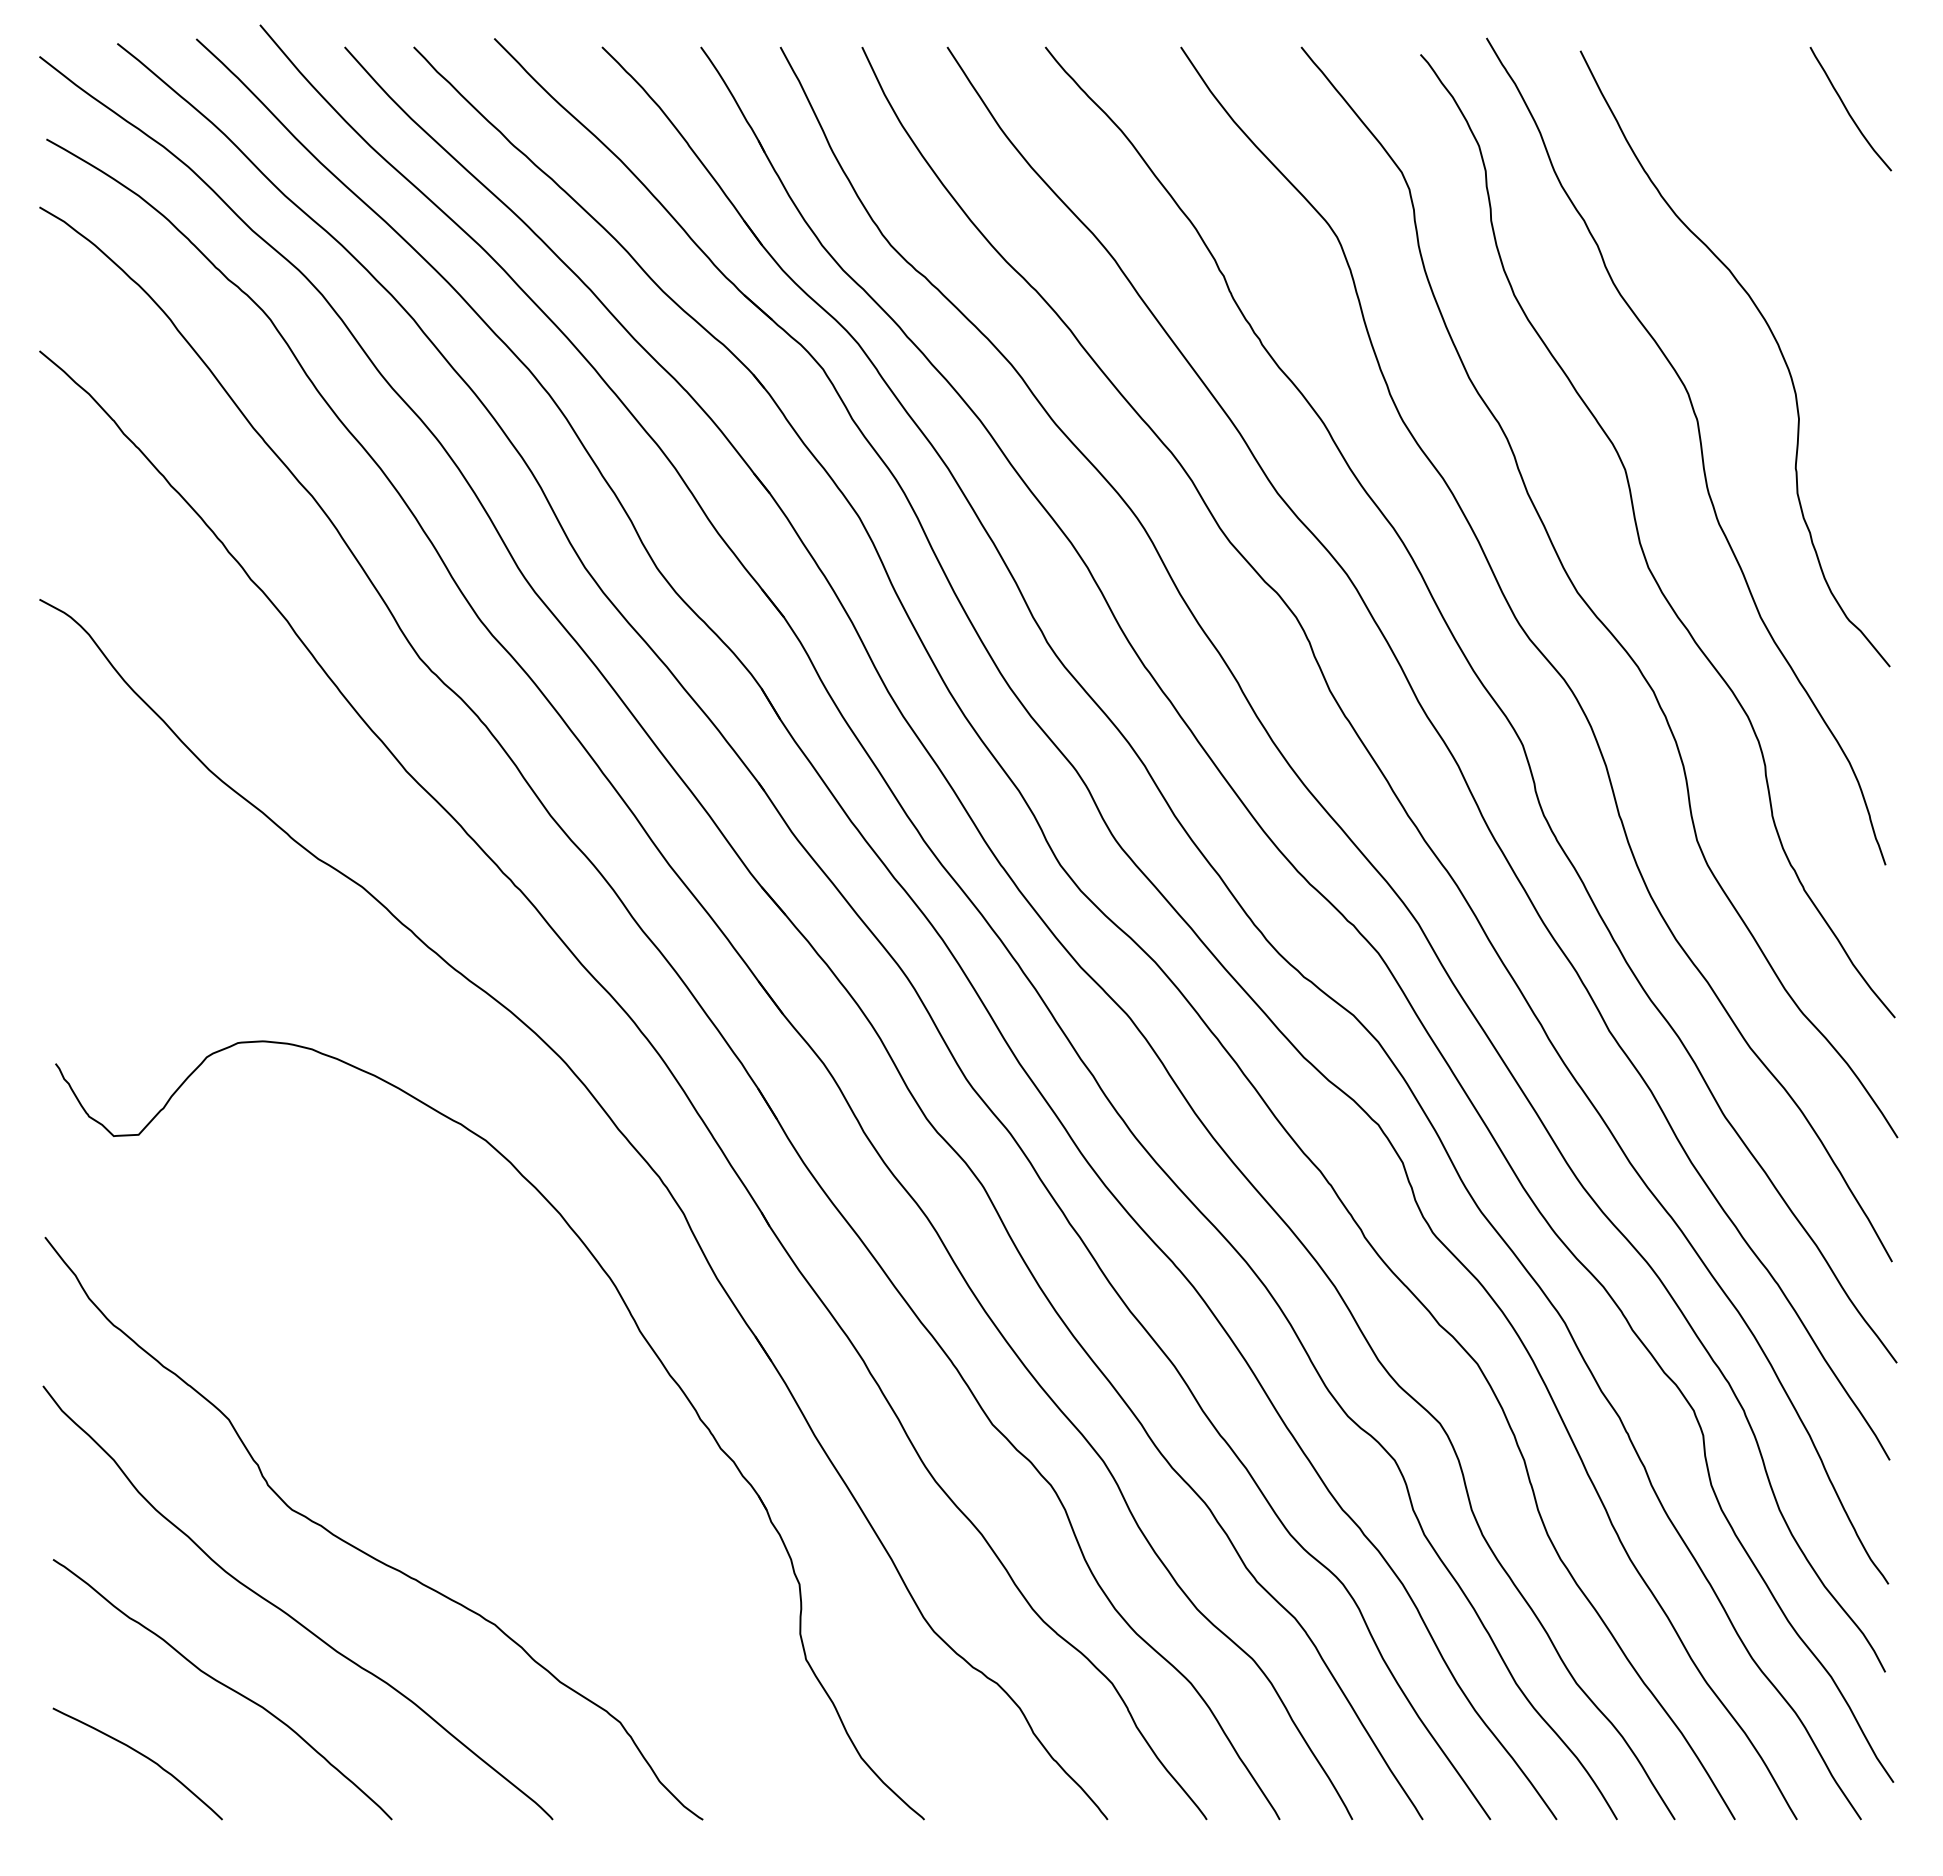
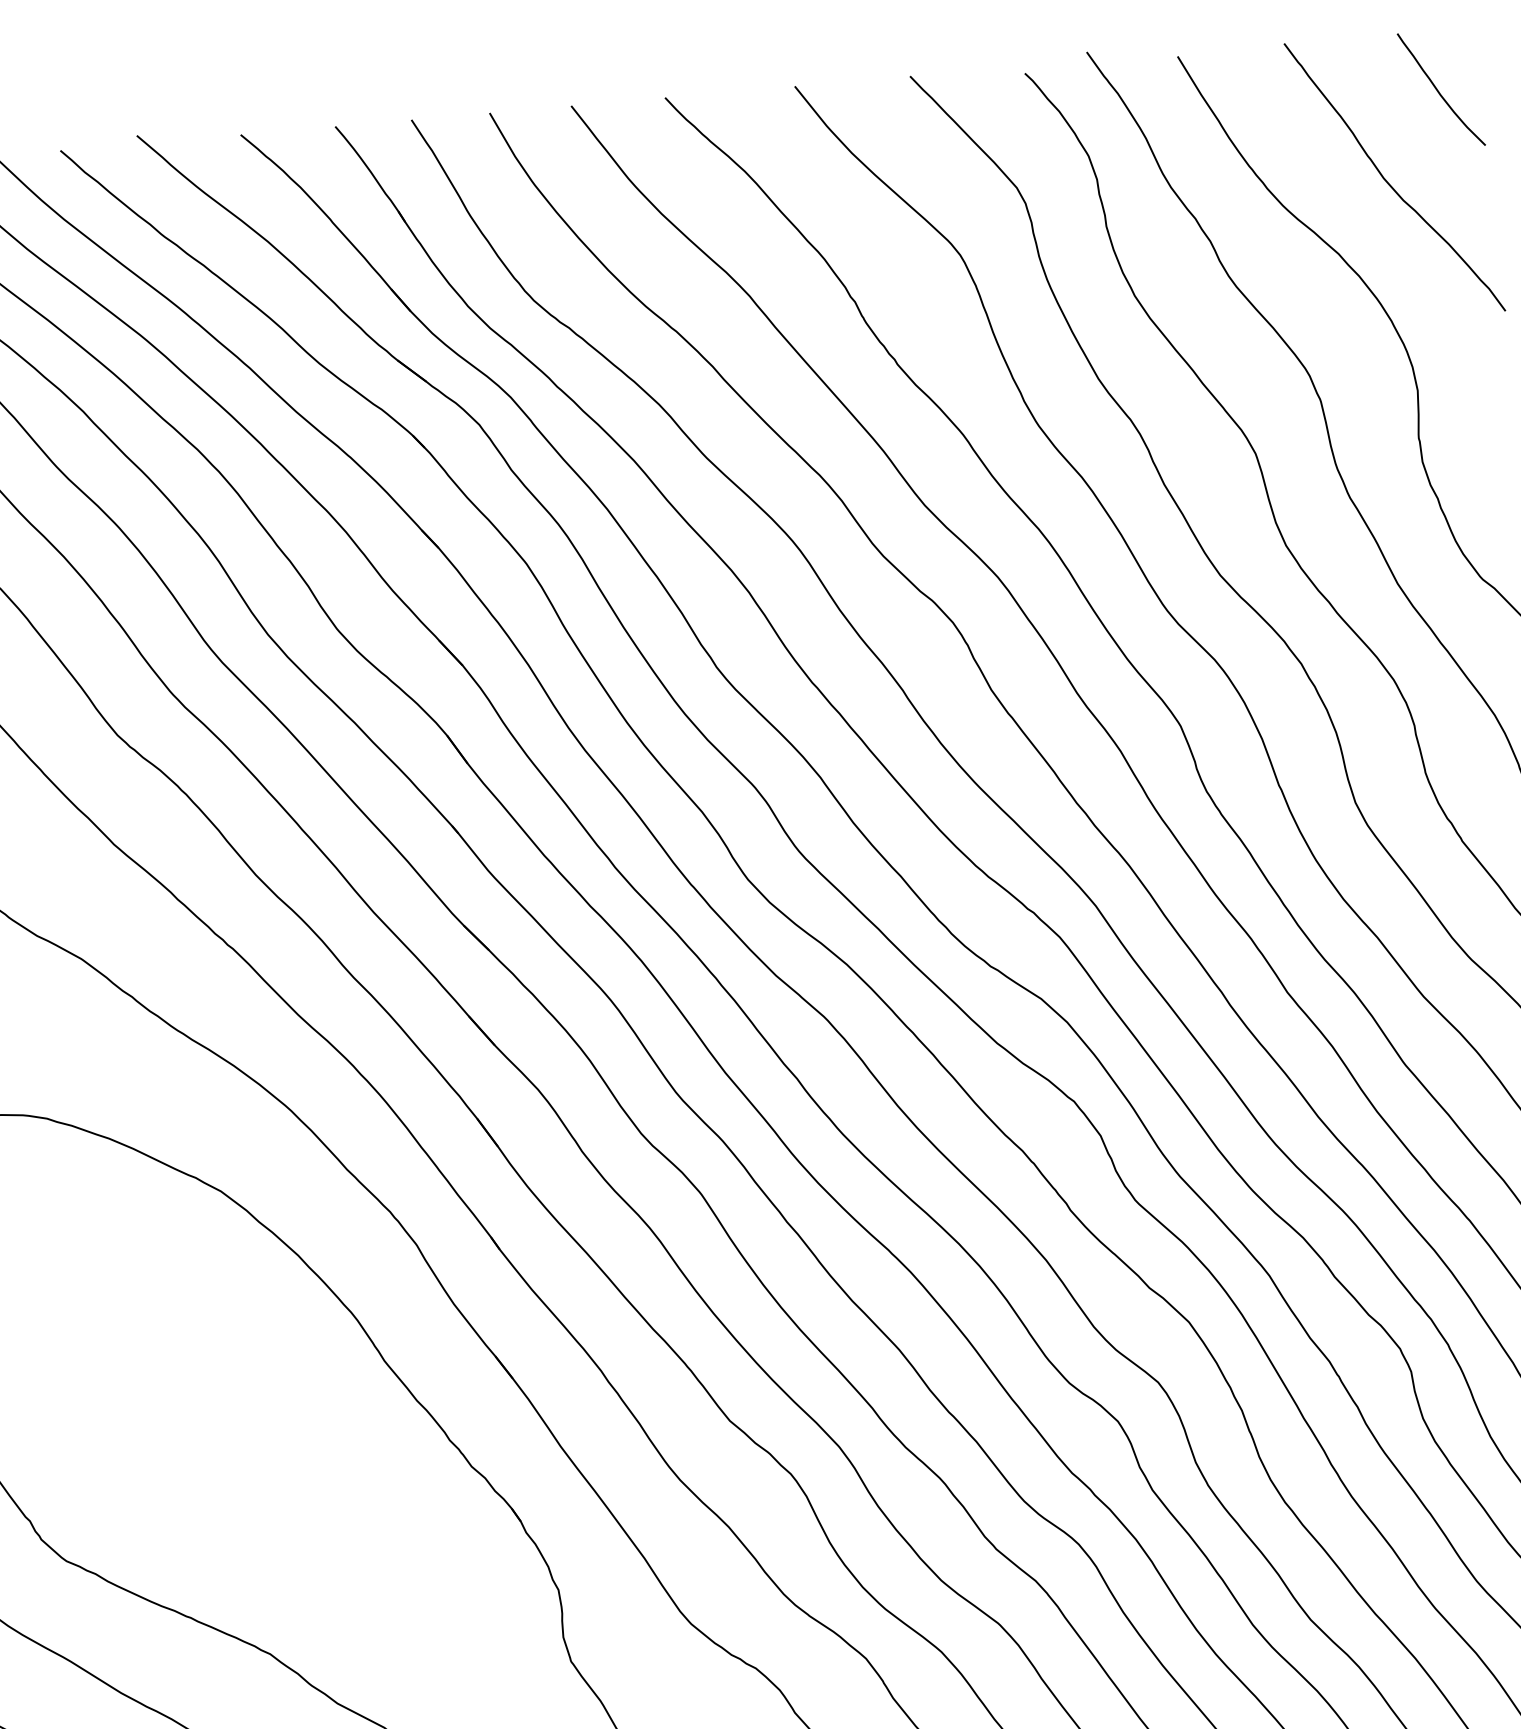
curve: (1788, 201) -> (1389, 183), added

